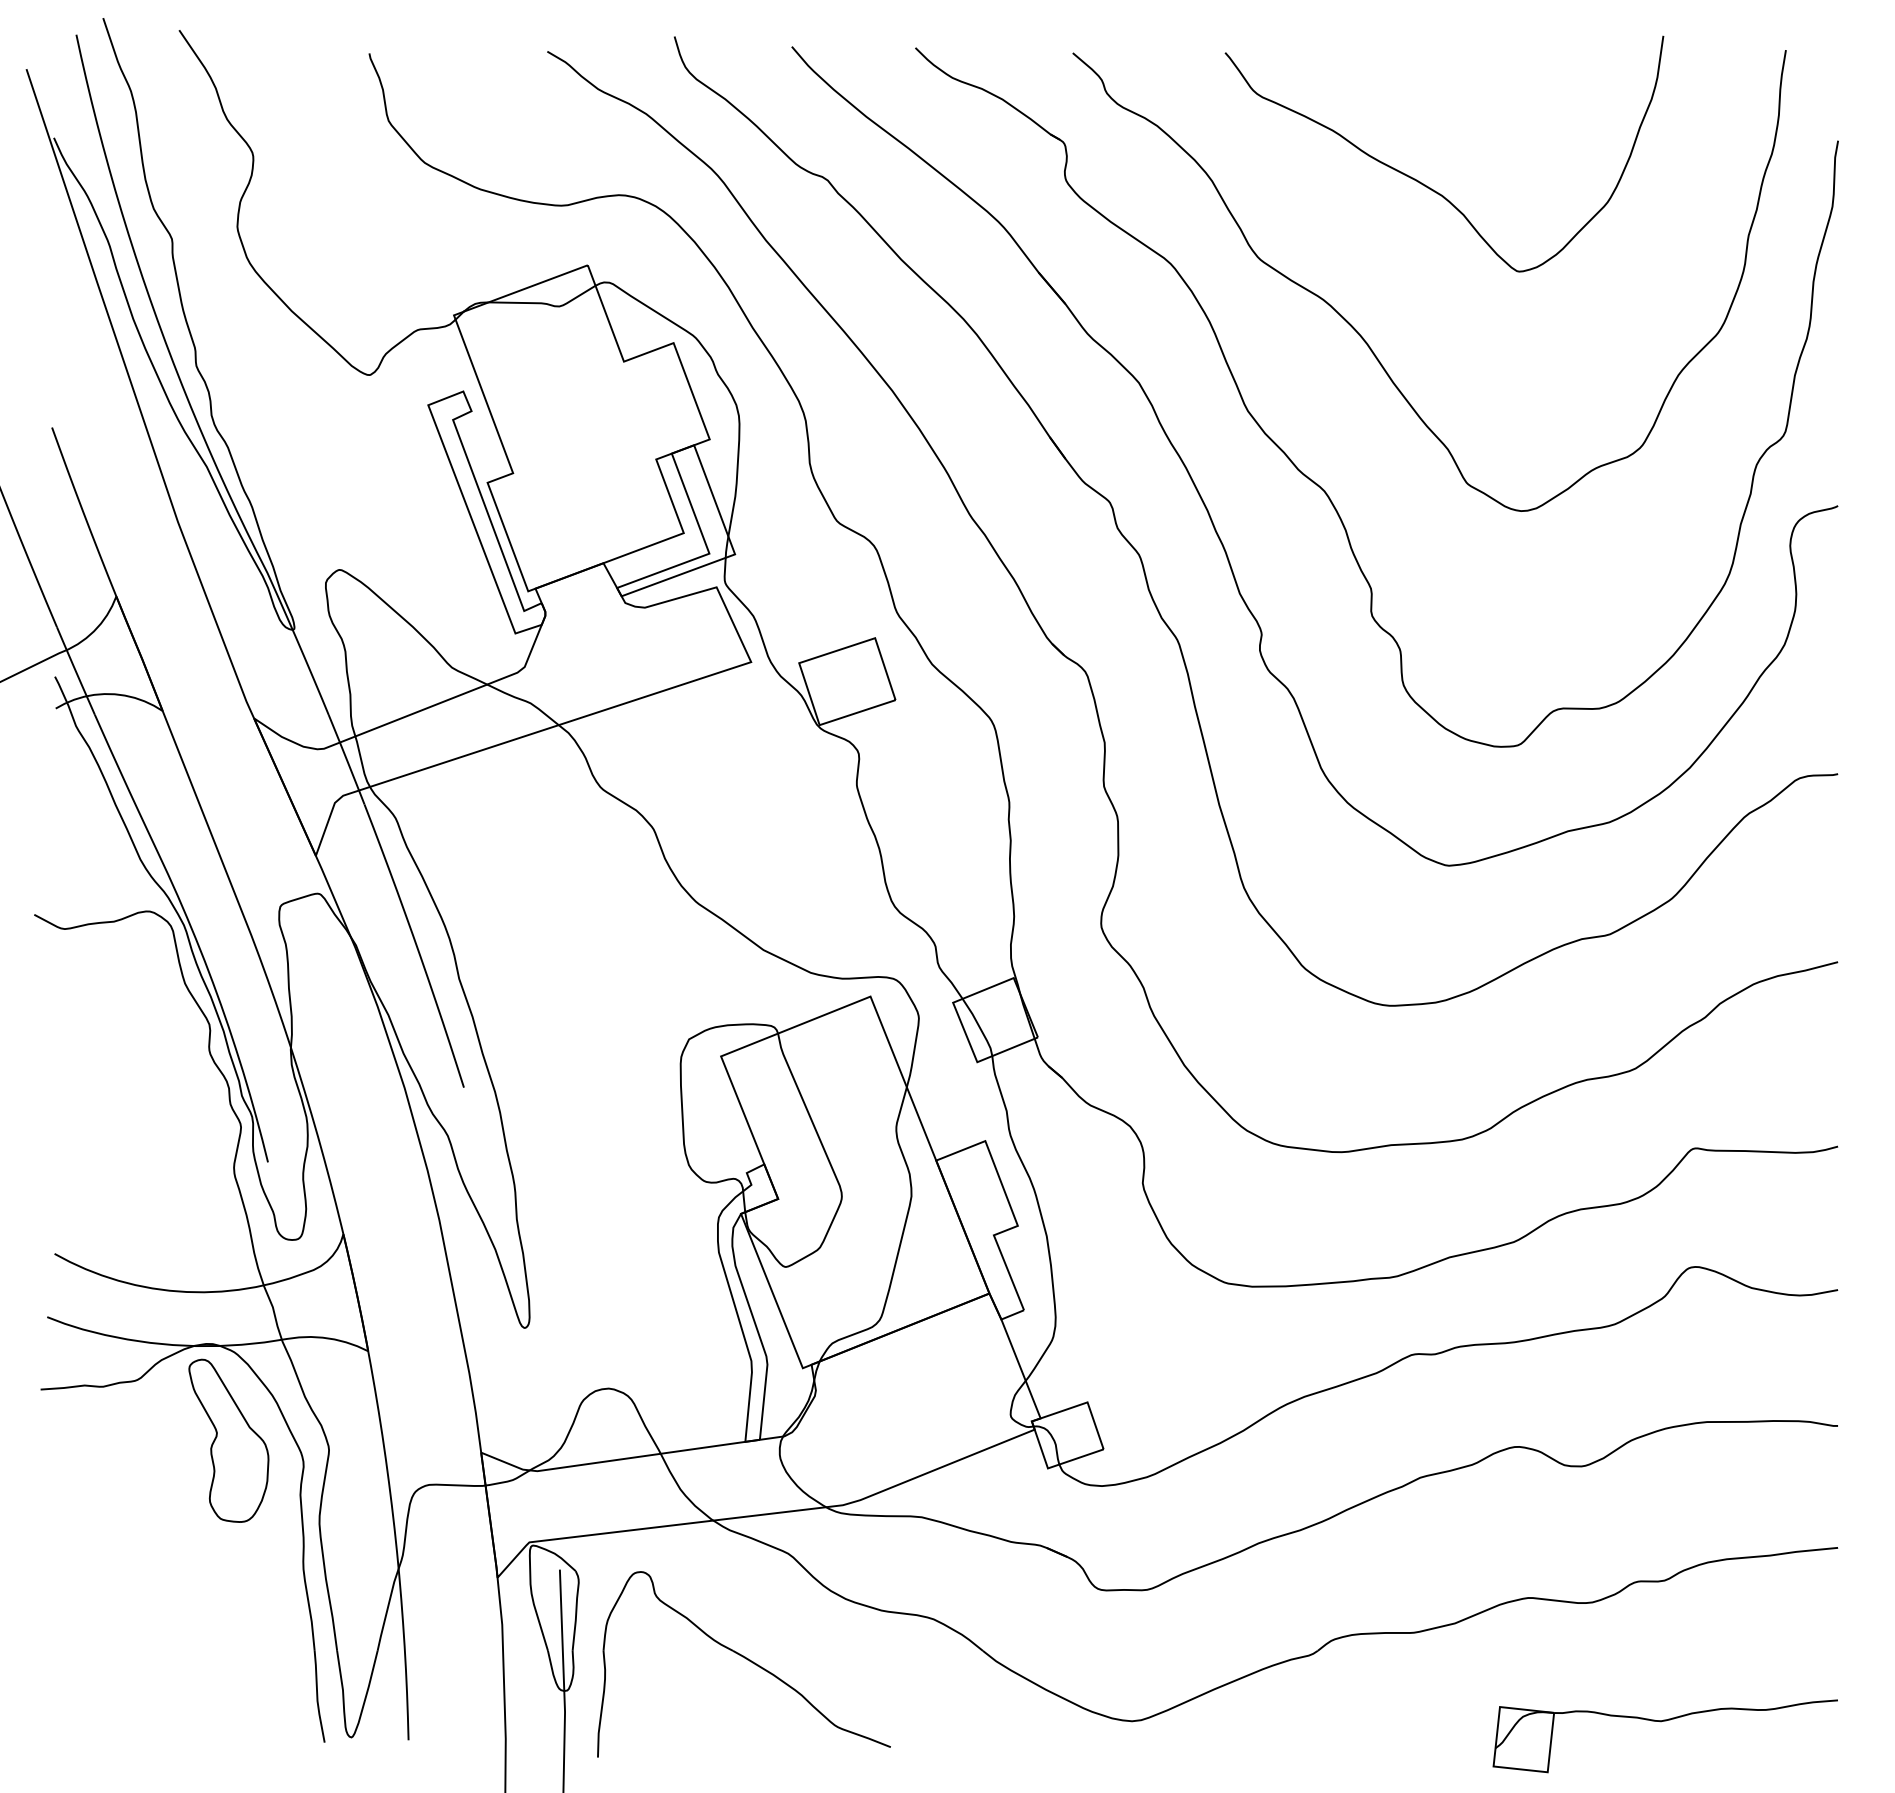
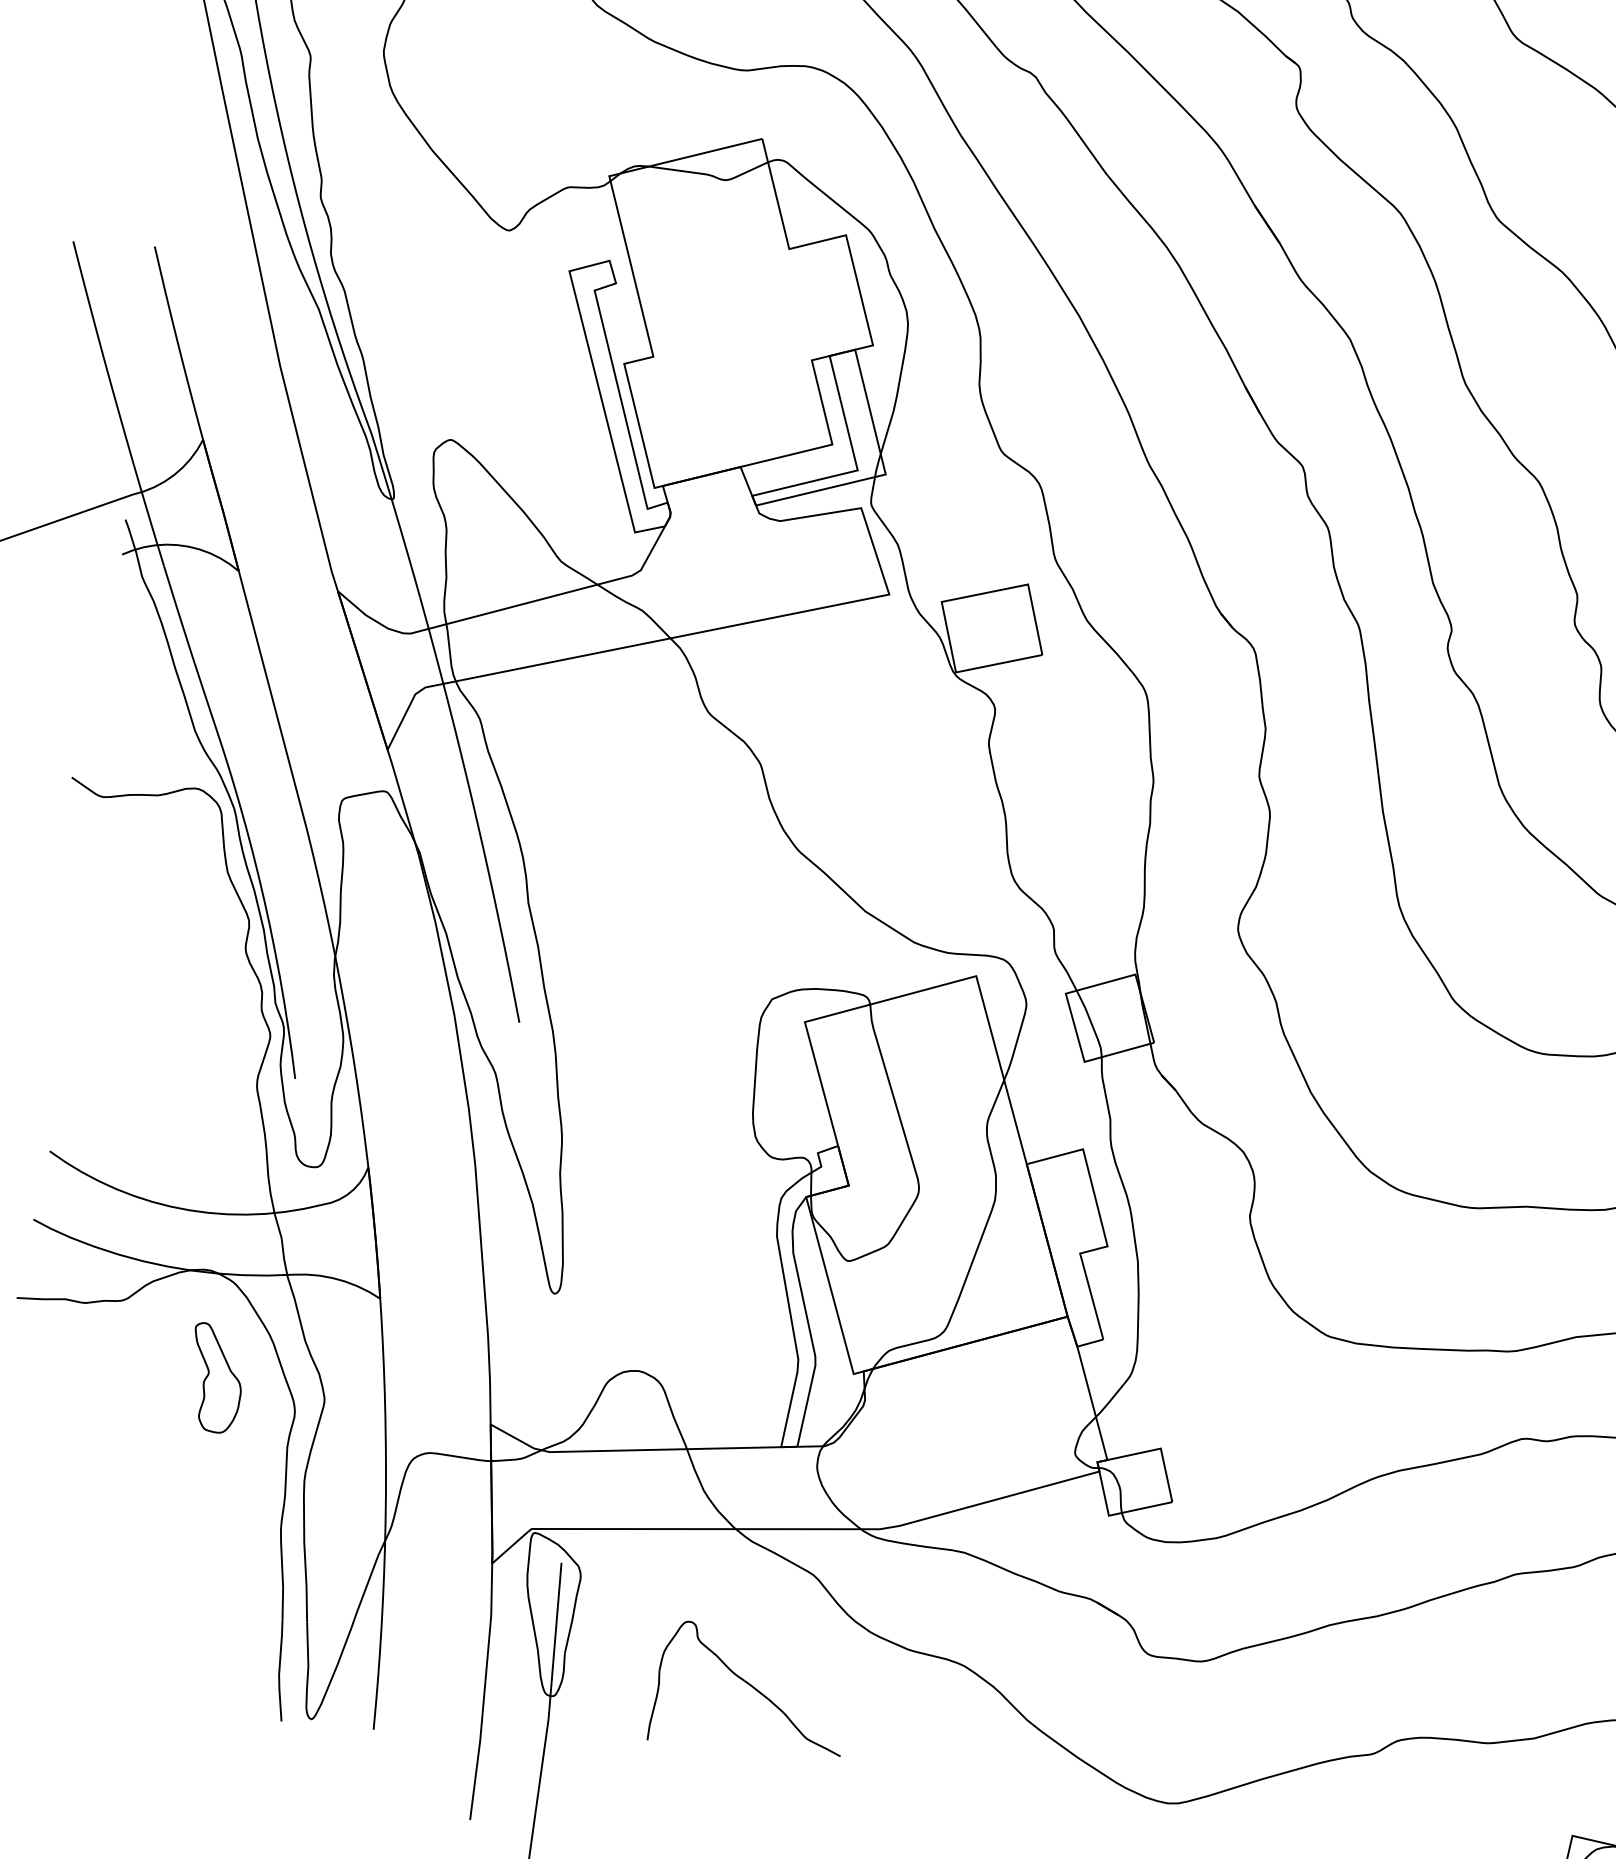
part: (228, 1440) -> (215, 1378), size x0.6
part: (743, 1664) -> (750, 1690), size x0.6

